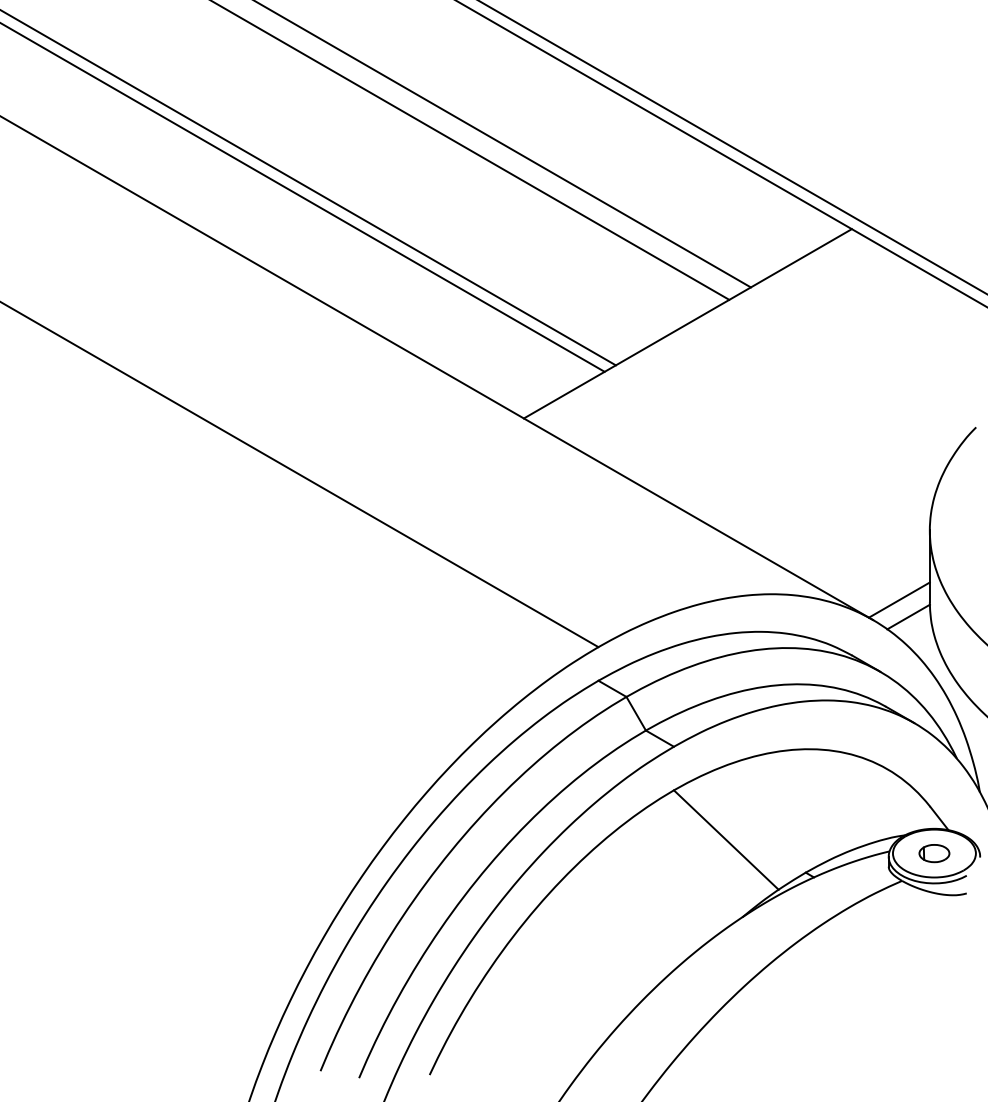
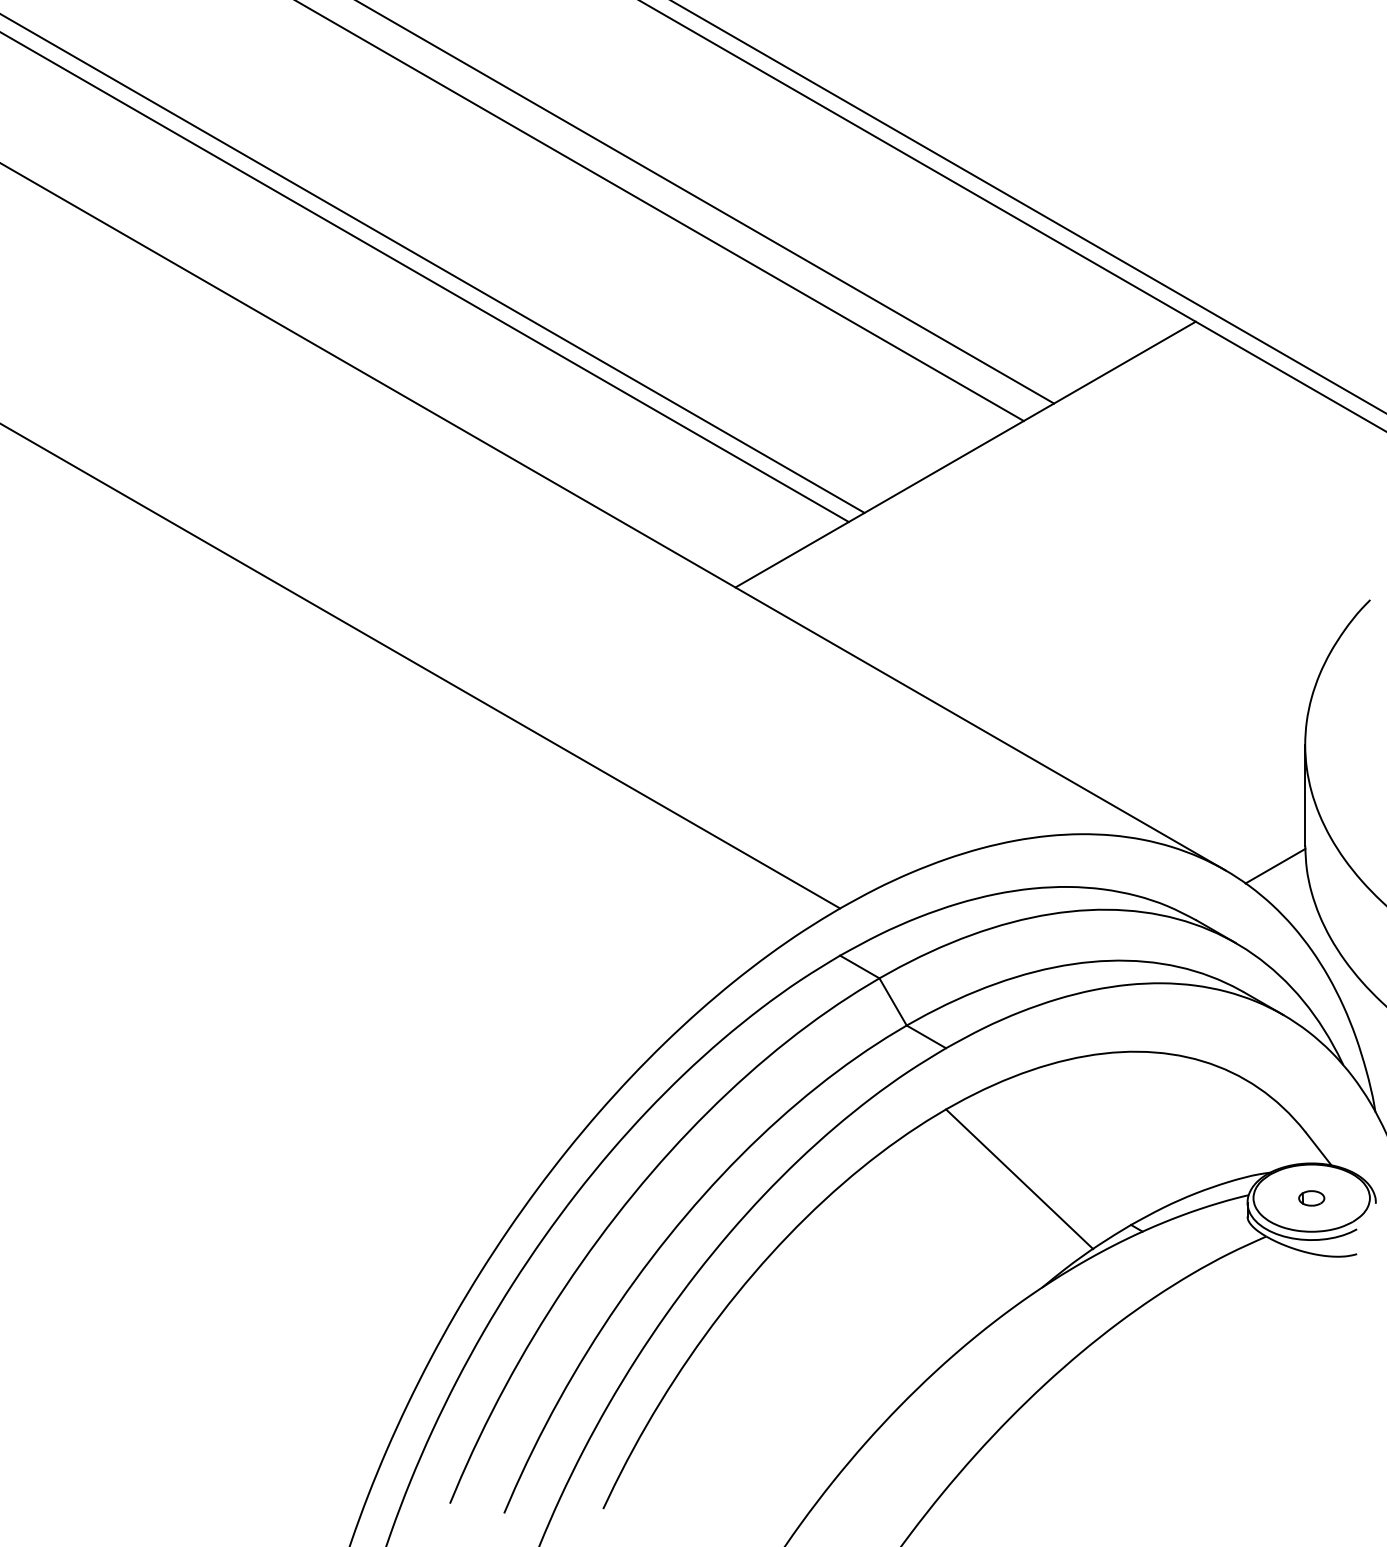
line: (898, 599) -> (1261, 841), removed
part: (934, 853) -> (1311, 1198), size x0.6

